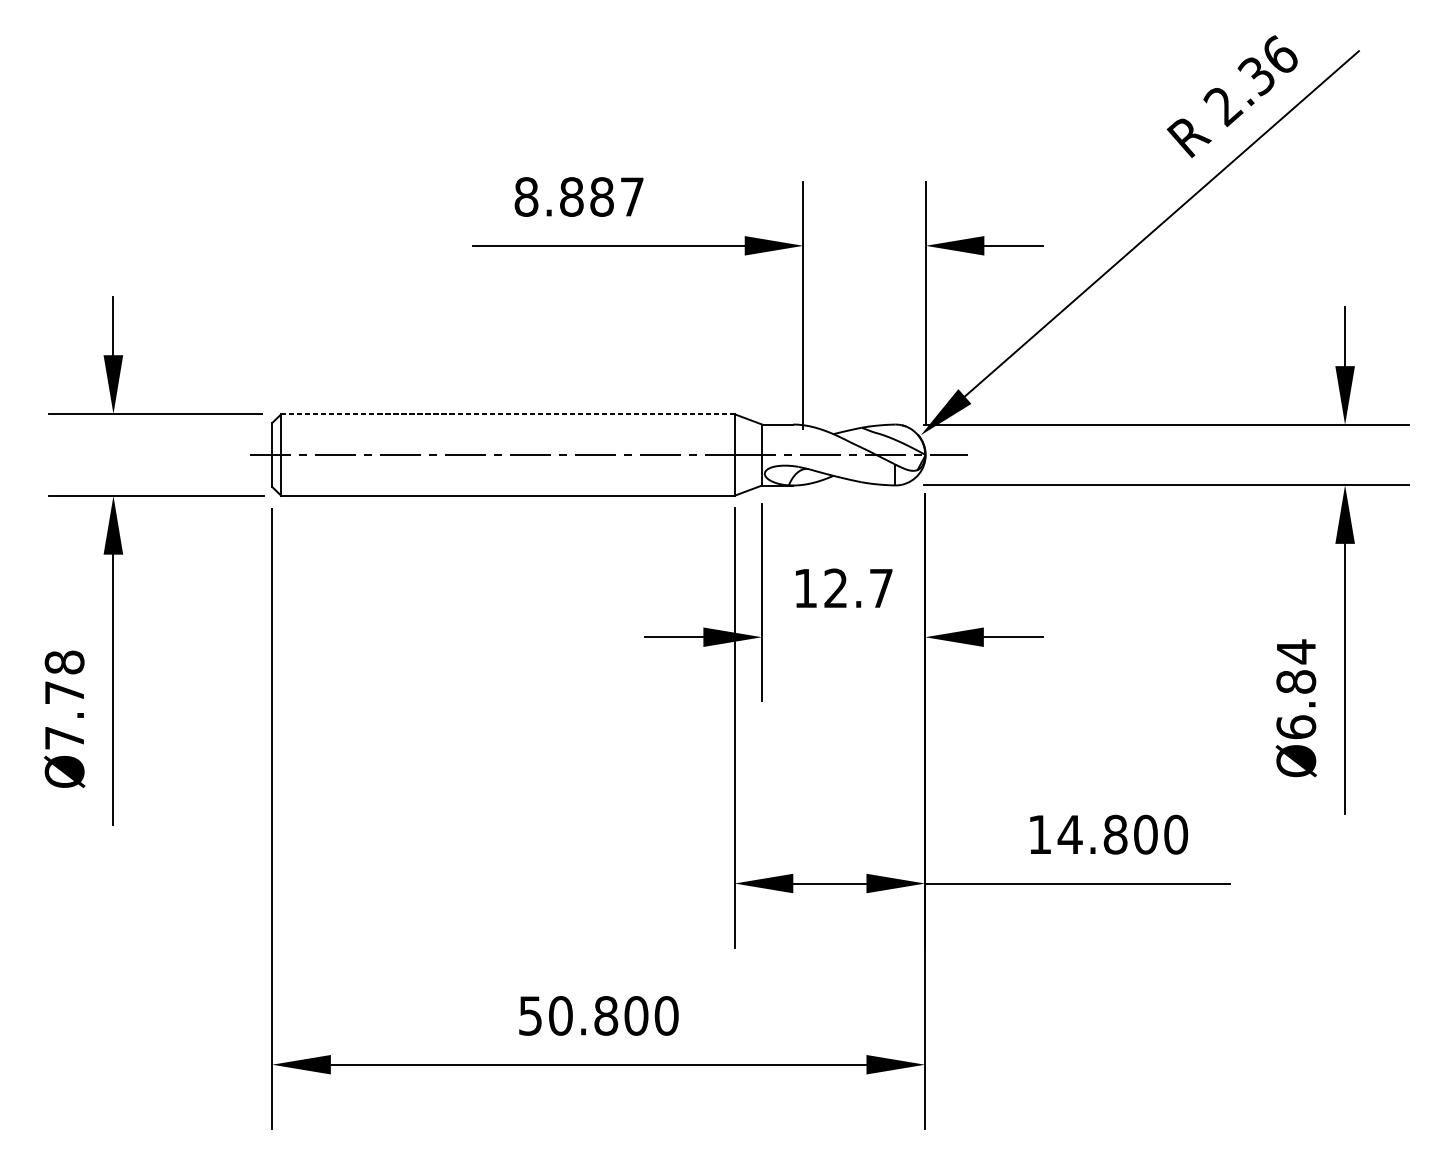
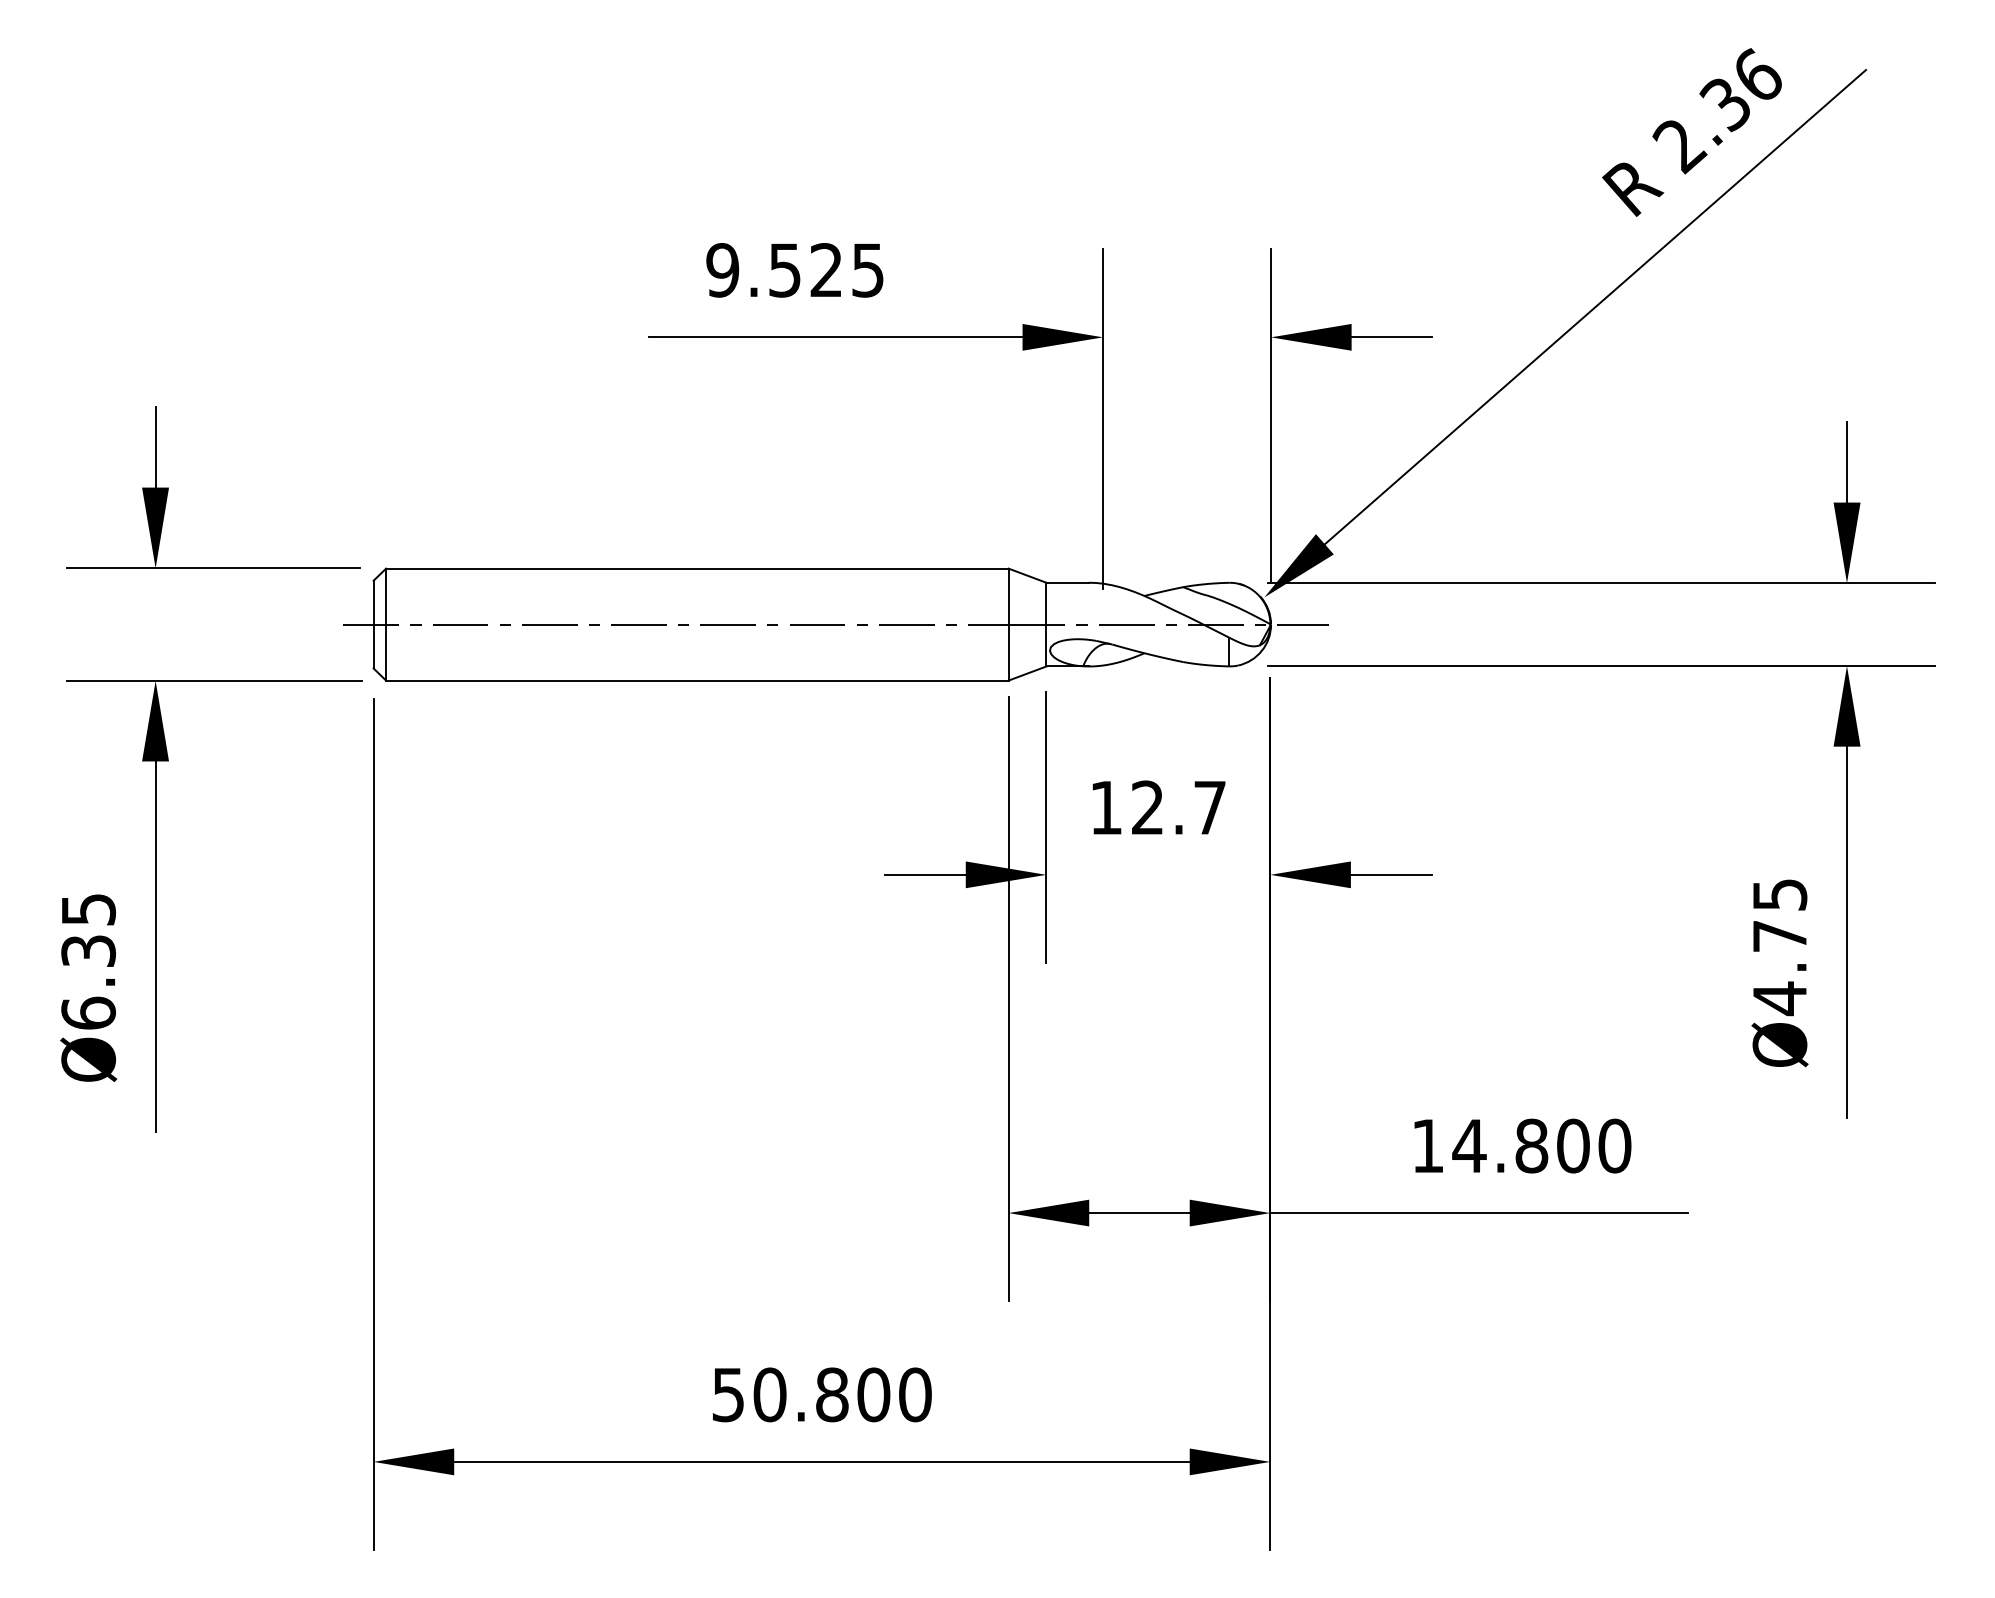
text: (578, 197) -> (794, 270), 8.887 -> 9.525
line: (508, 414) -> (697, 568), dashed -> solid
text: (1295, 689) -> (1779, 946), Ø6.84 -> Ø4.75
text: (64, 700) -> (88, 961), Ø7.78 -> Ø6.35

